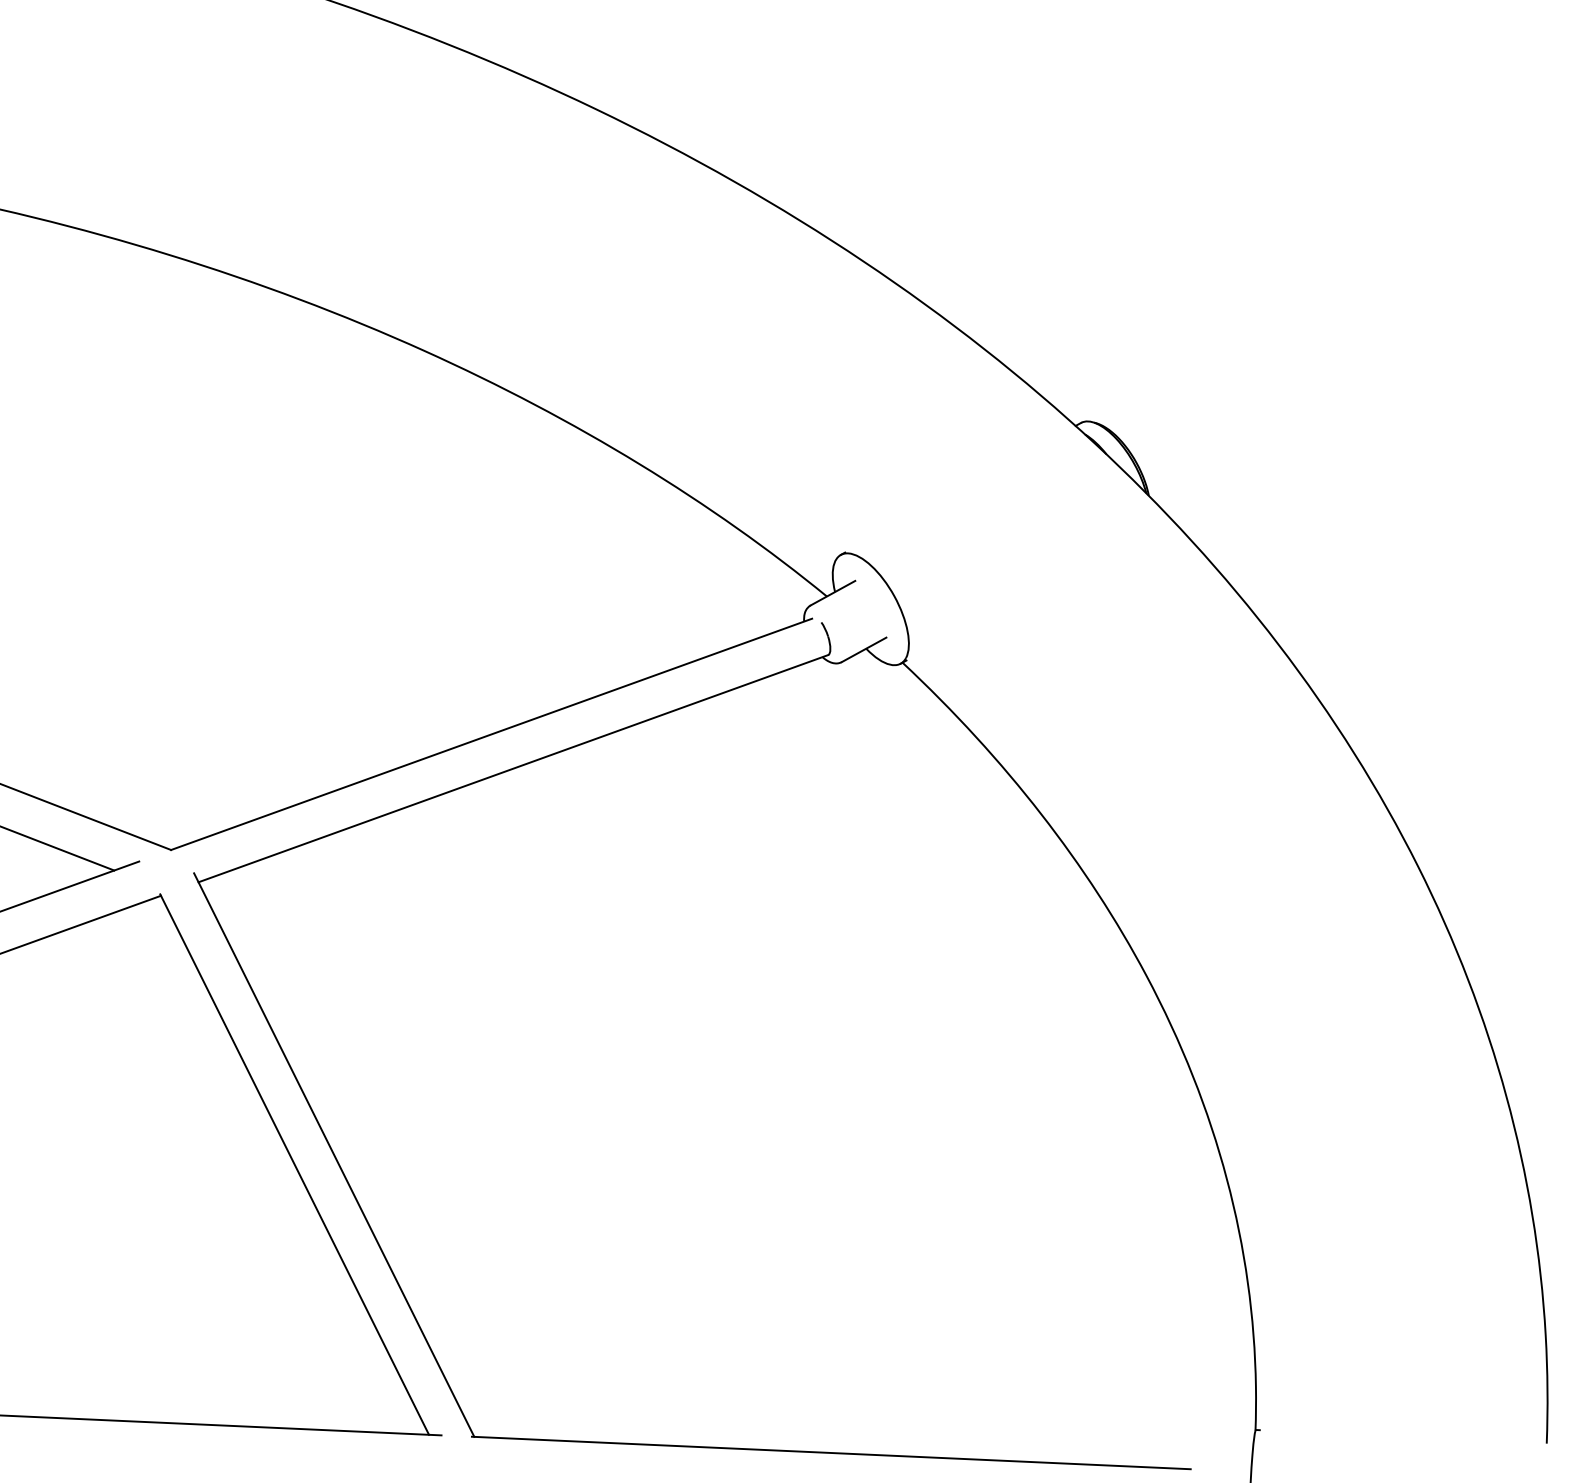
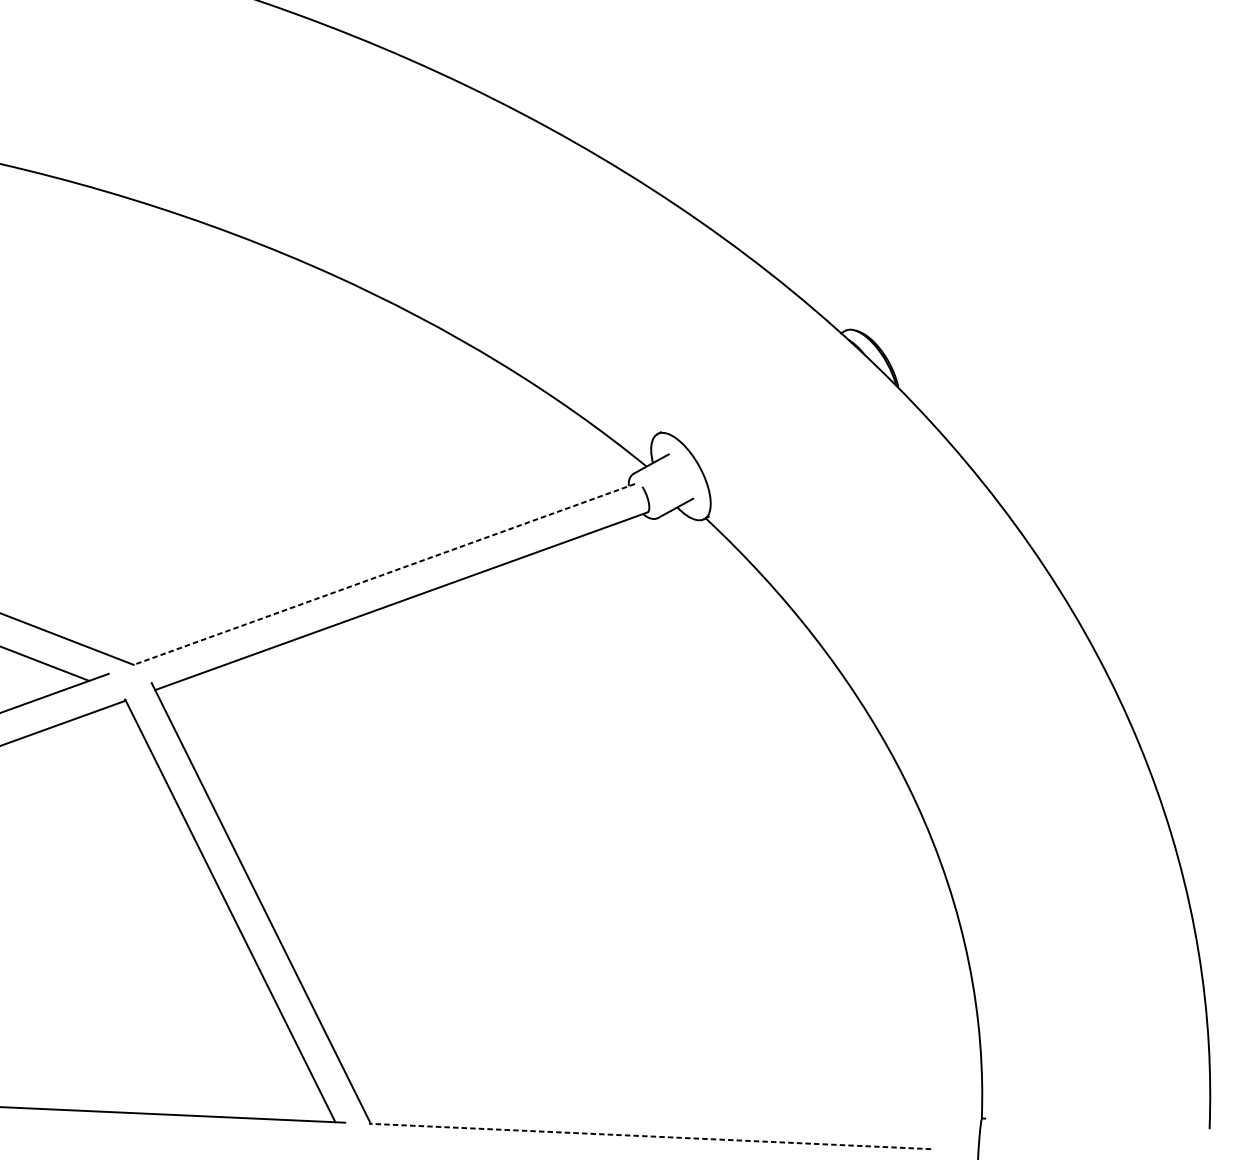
line: (491, 734) -> (384, 574), solid -> dashed
line: (831, 1452) -> (650, 1136), solid -> dashed

